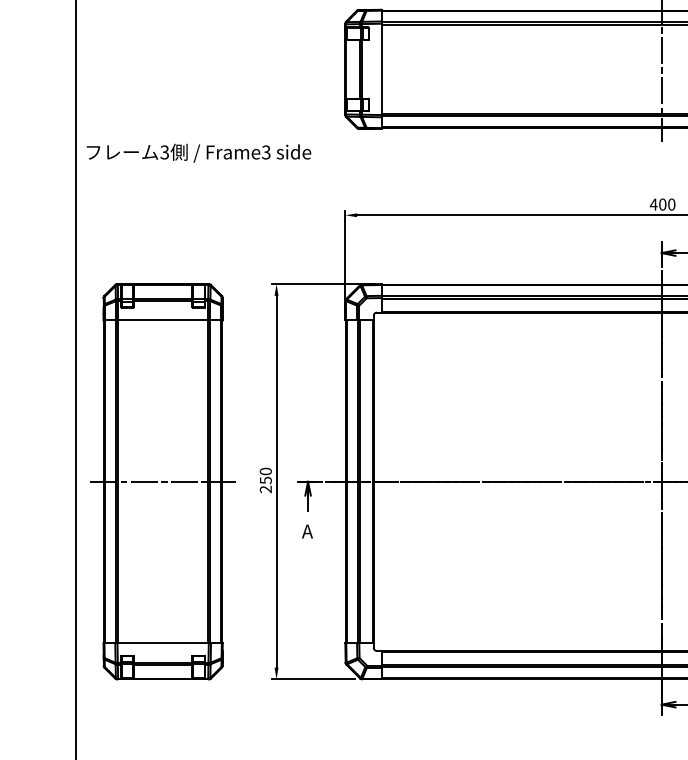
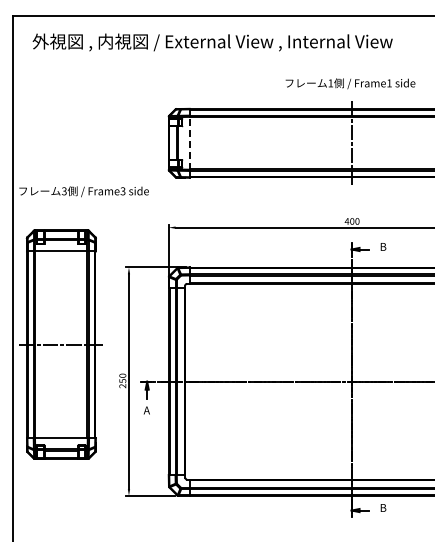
line: (381, 67) -> (189, 142), solid -> dashed
part: (161, 481) -> (60, 344), moved

